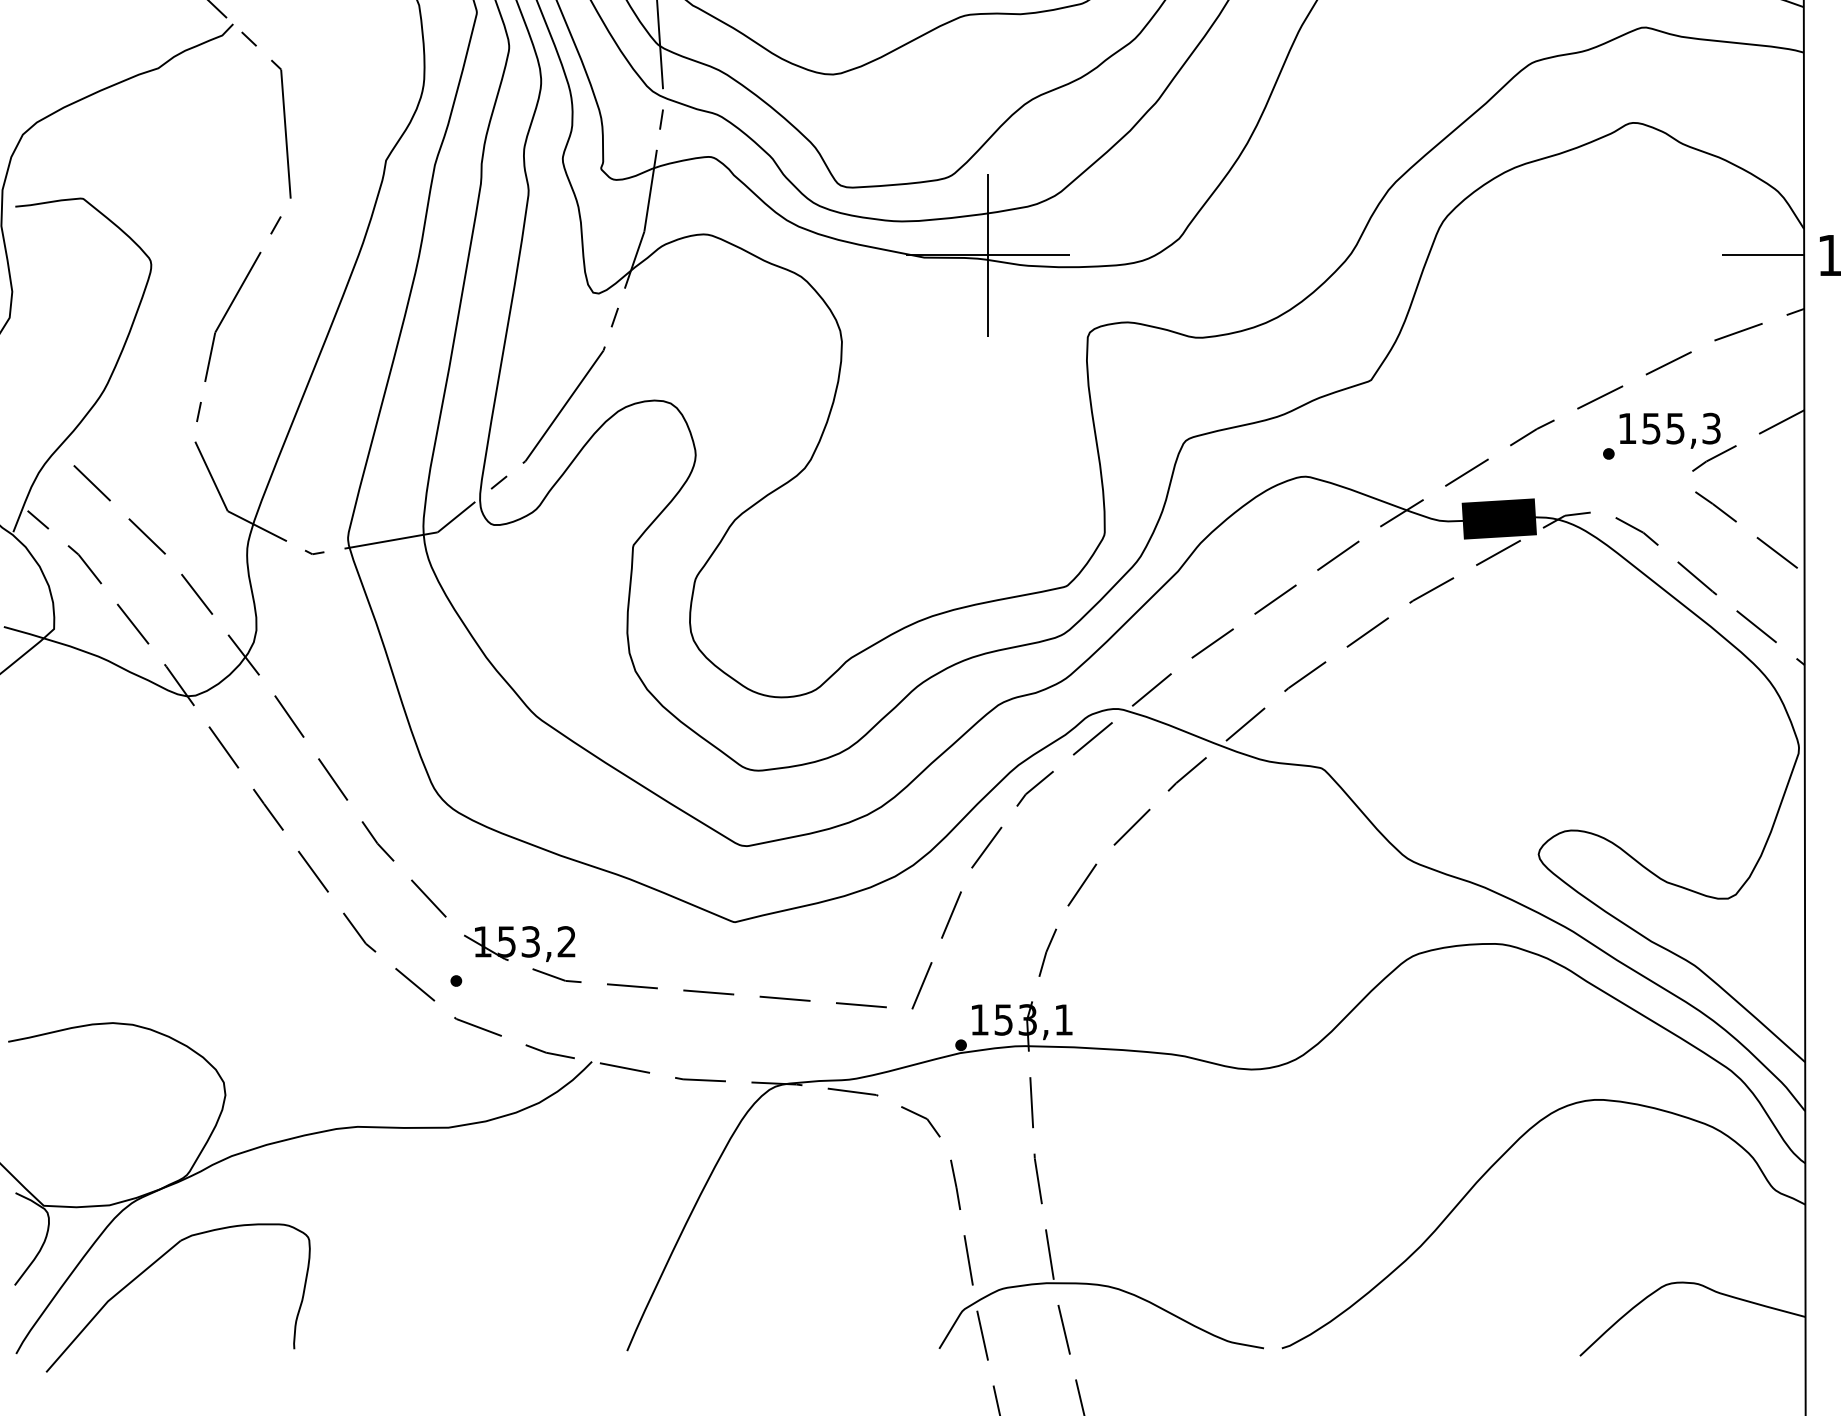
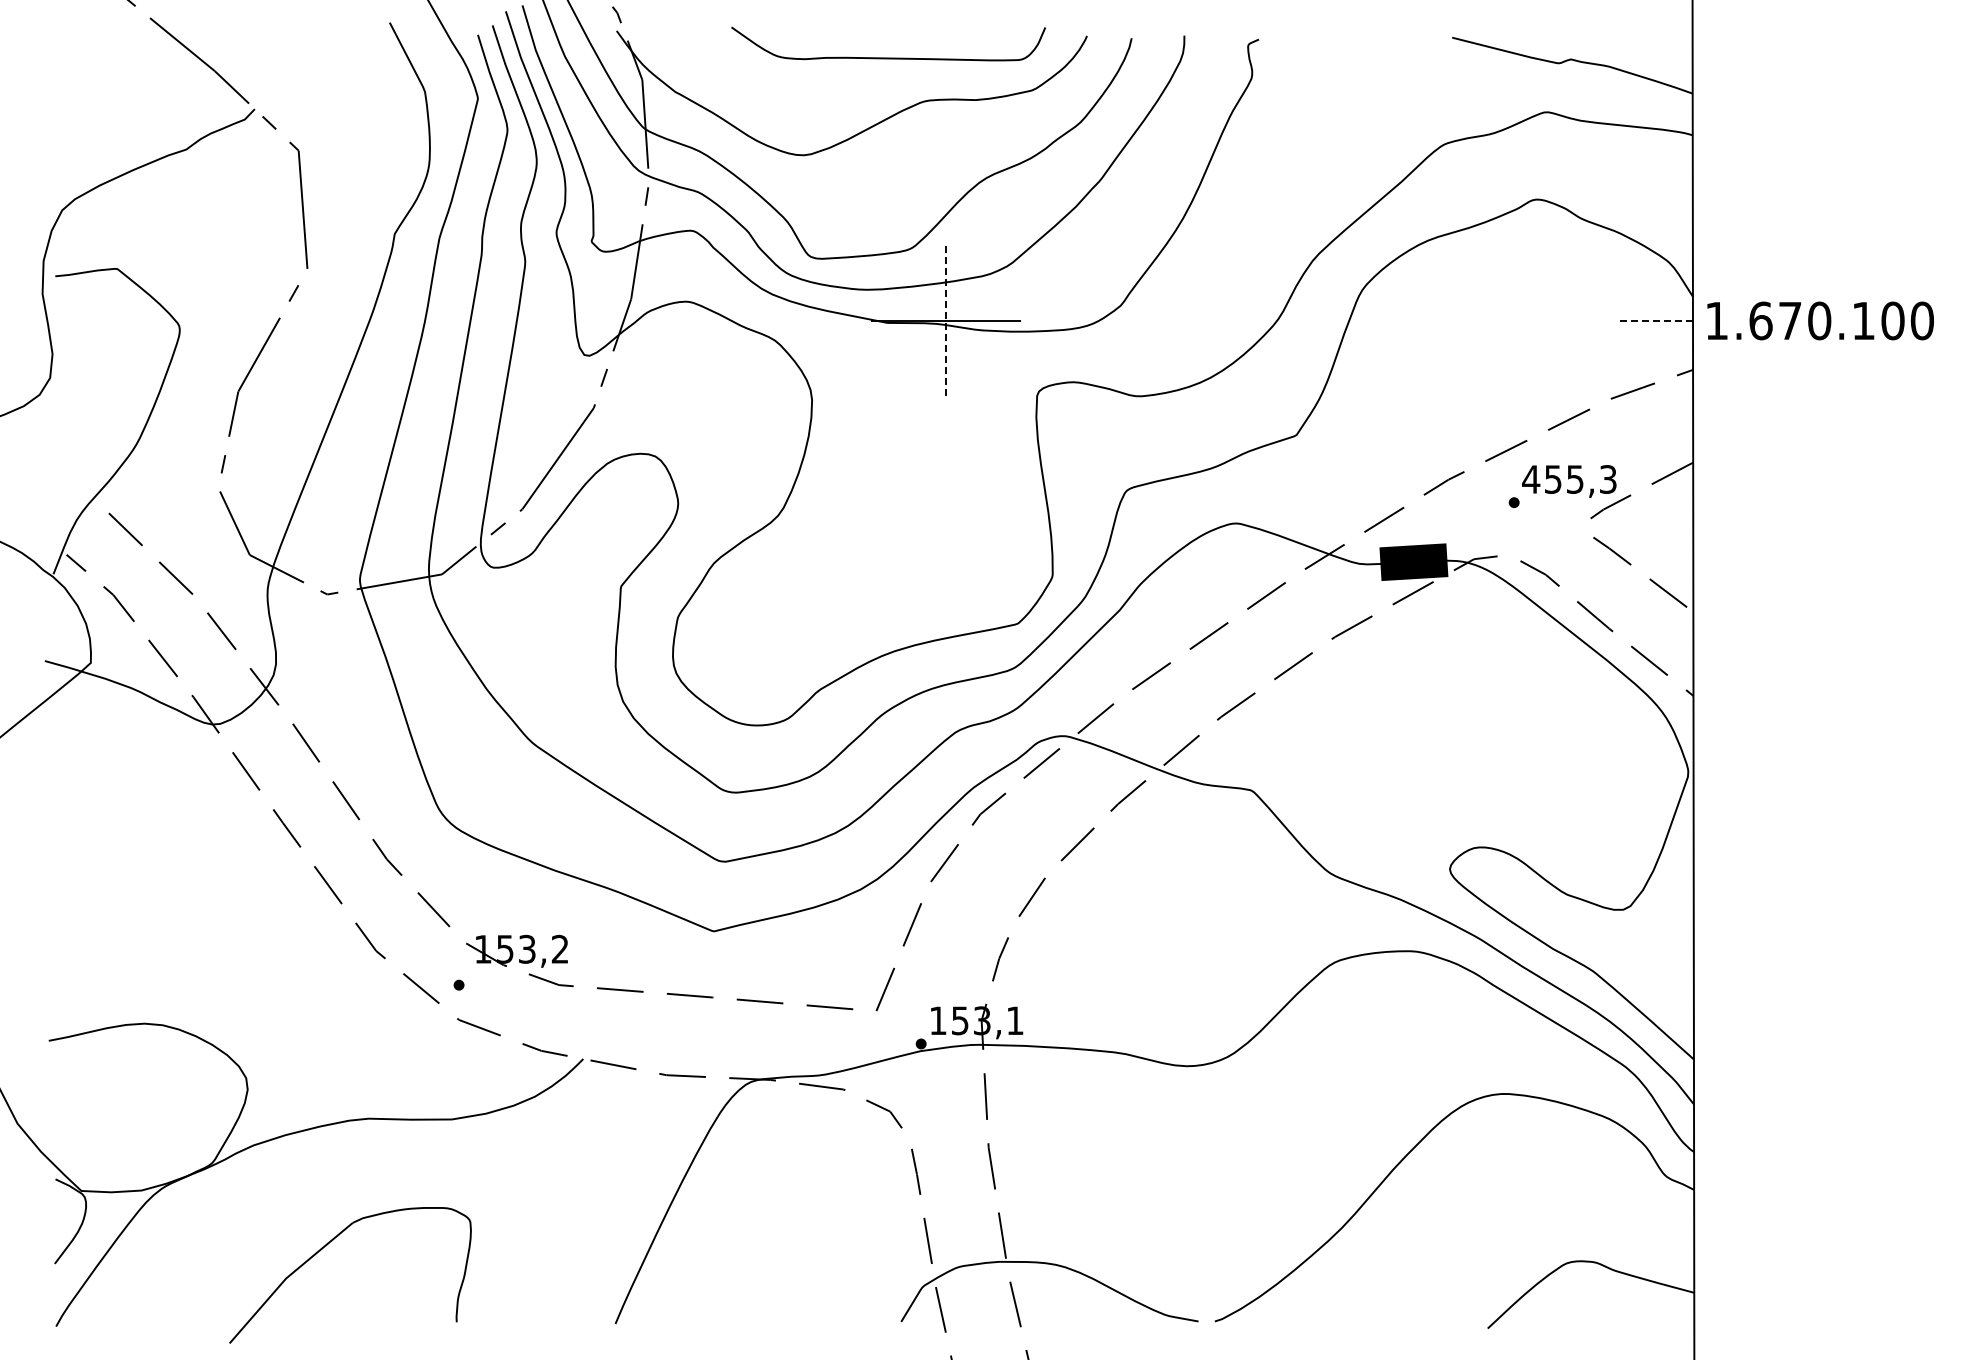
line: (987, 254) -> (945, 320), solid -> dashed
line: (1763, 254) -> (1655, 320), solid -> dashed
text: (1627, 428) -> (1531, 479), 155,3 -> 455,3
part: (152, 1266) -> (326, 1246), moved

